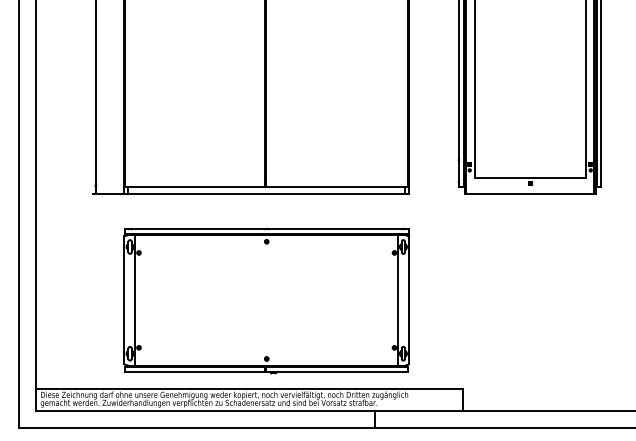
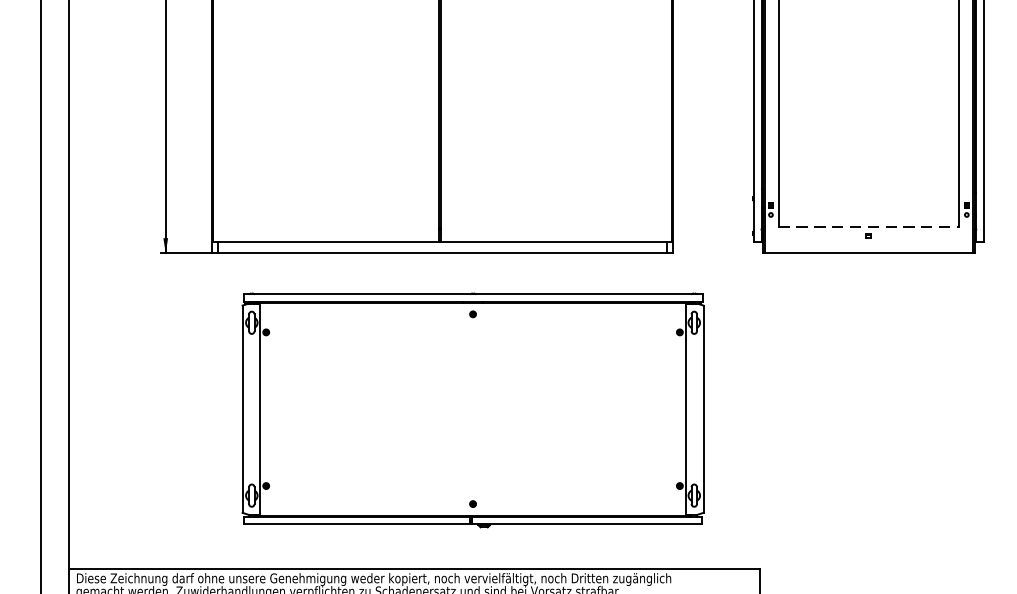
line: (530, 177) -> (869, 226), solid -> dashed
part: (266, 300) -> (472, 409), moved

